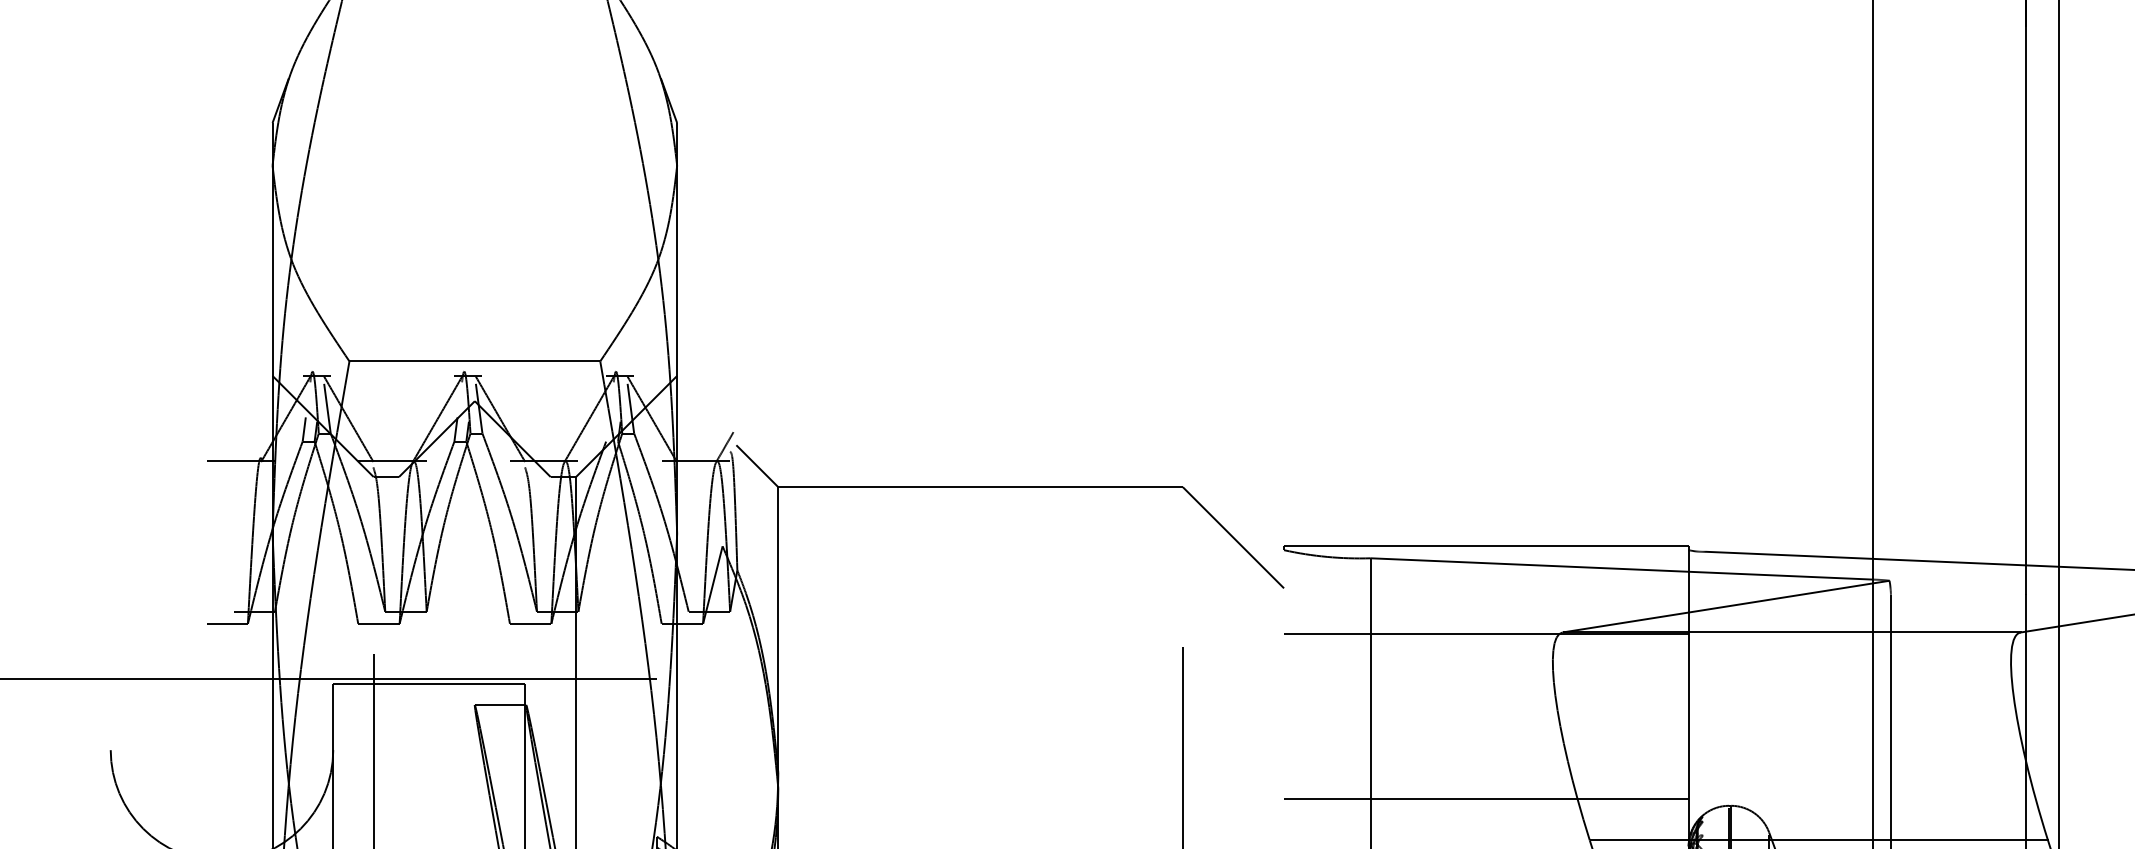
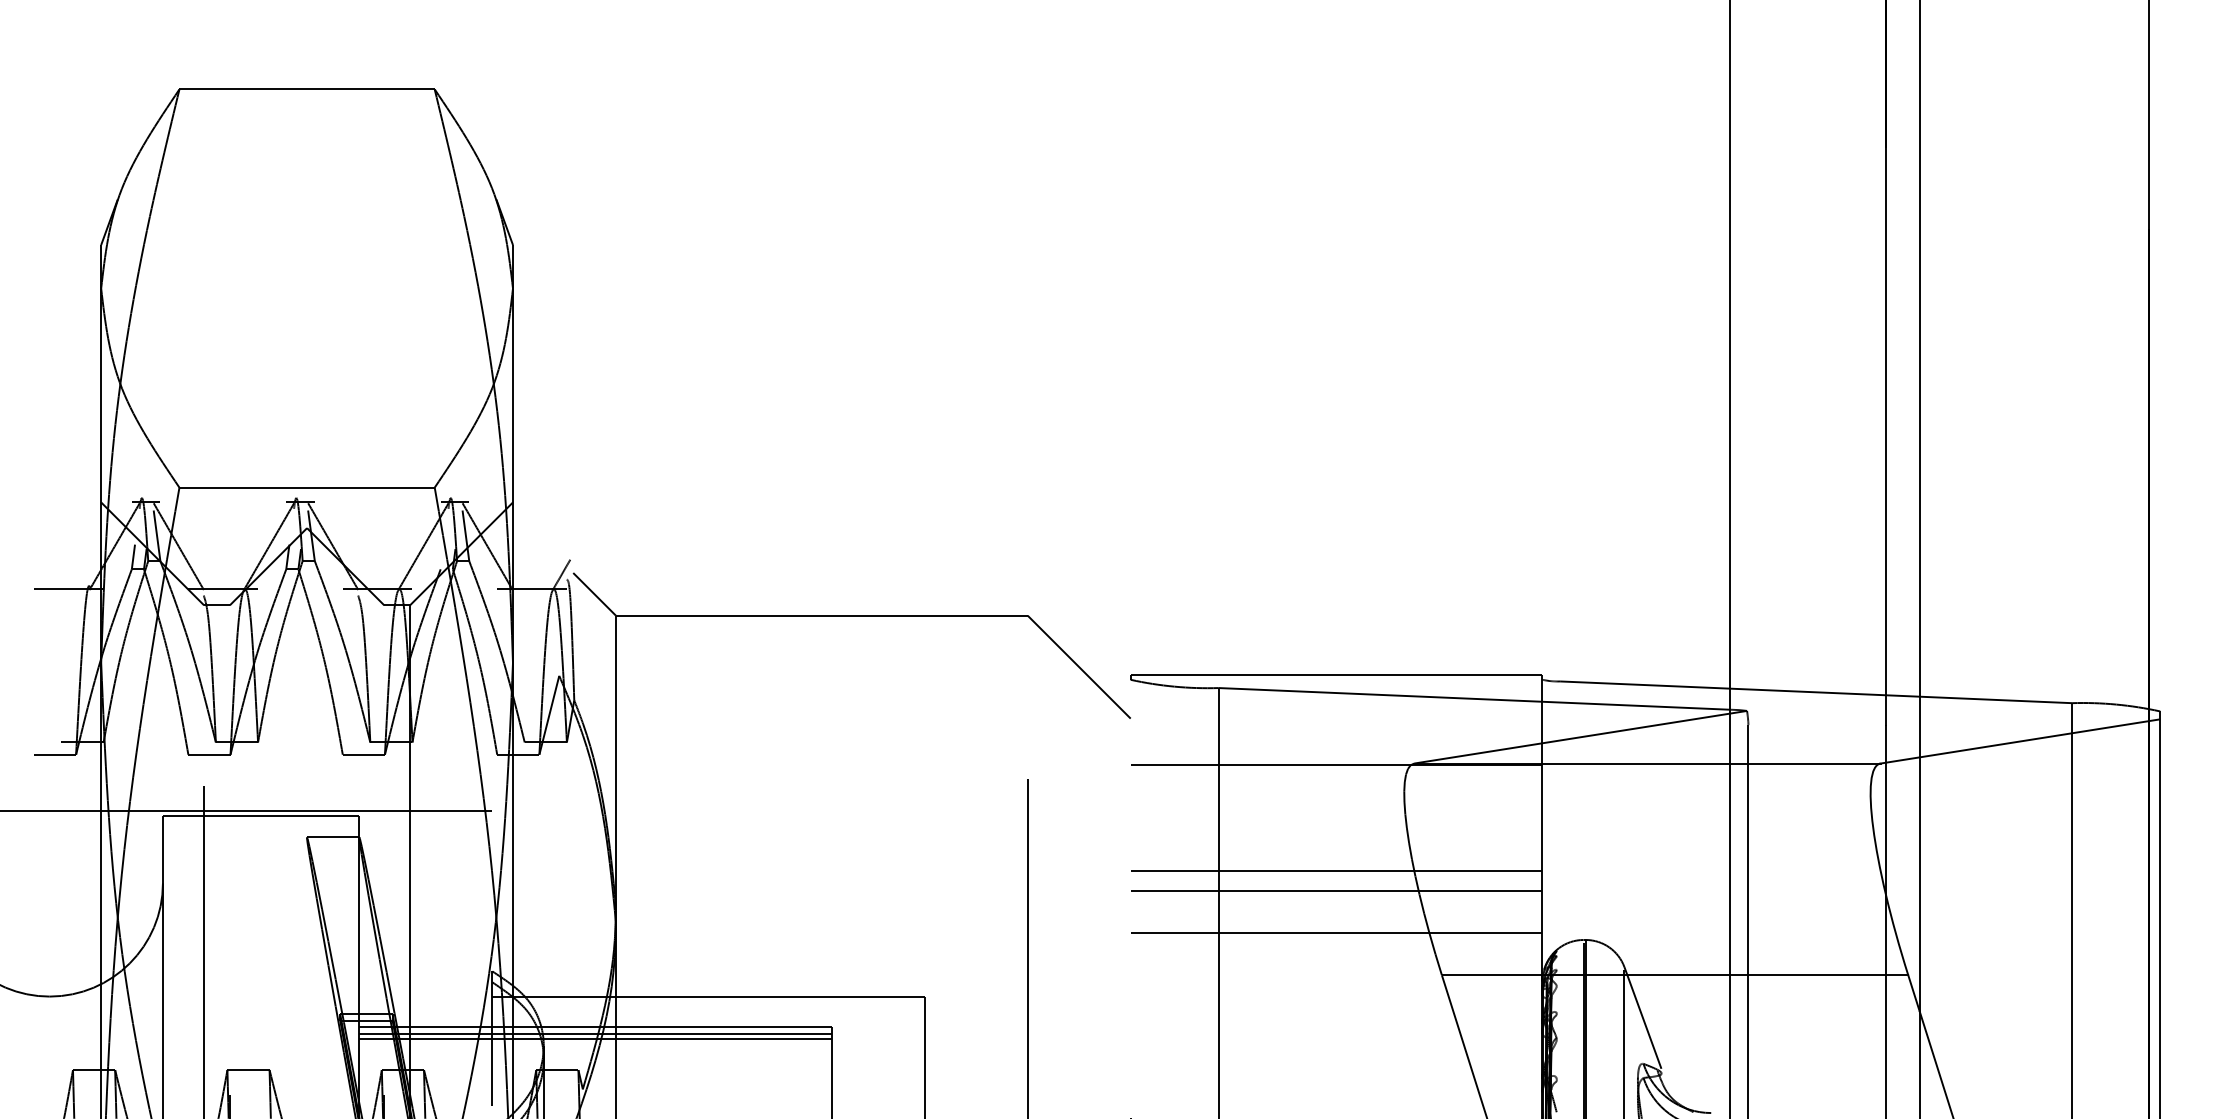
line: (1486, 737) -> (1336, 870), added
line: (1486, 758) -> (1336, 891), added

